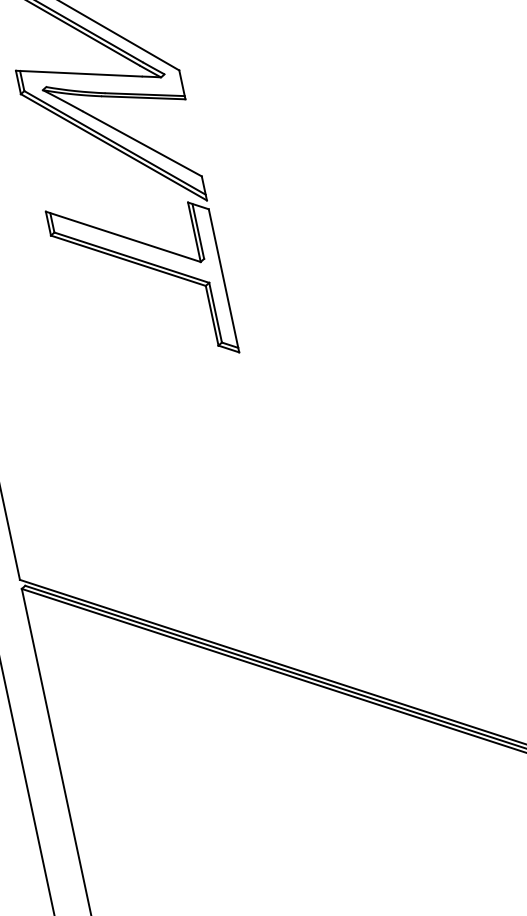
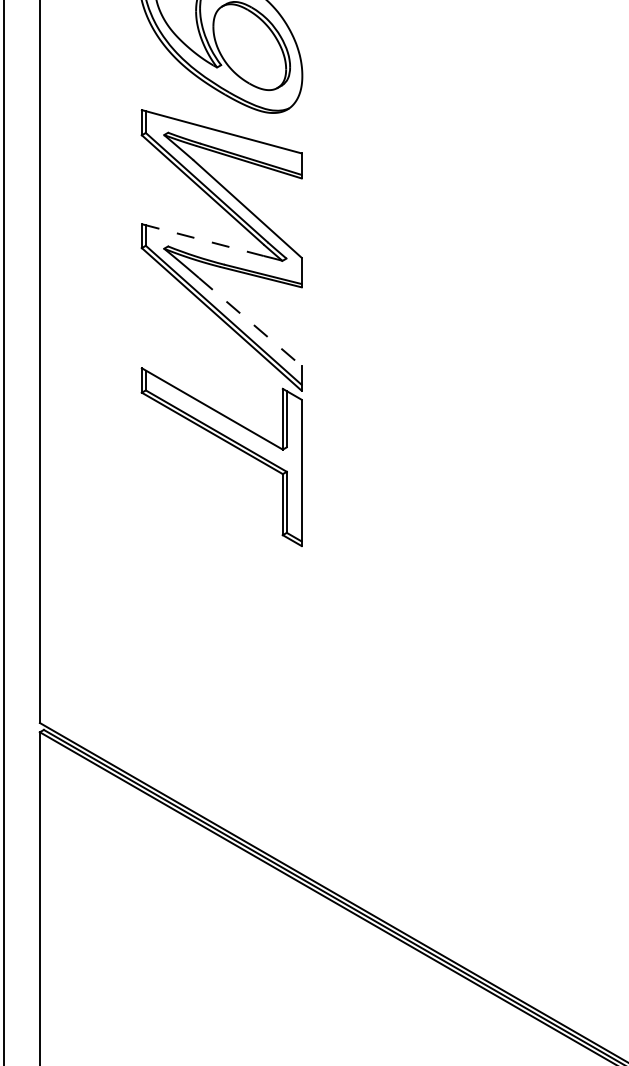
line: (78, 74) -> (202, 240), solid -> dashed
line: (142, 144) -> (250, 322), solid -> dashed

